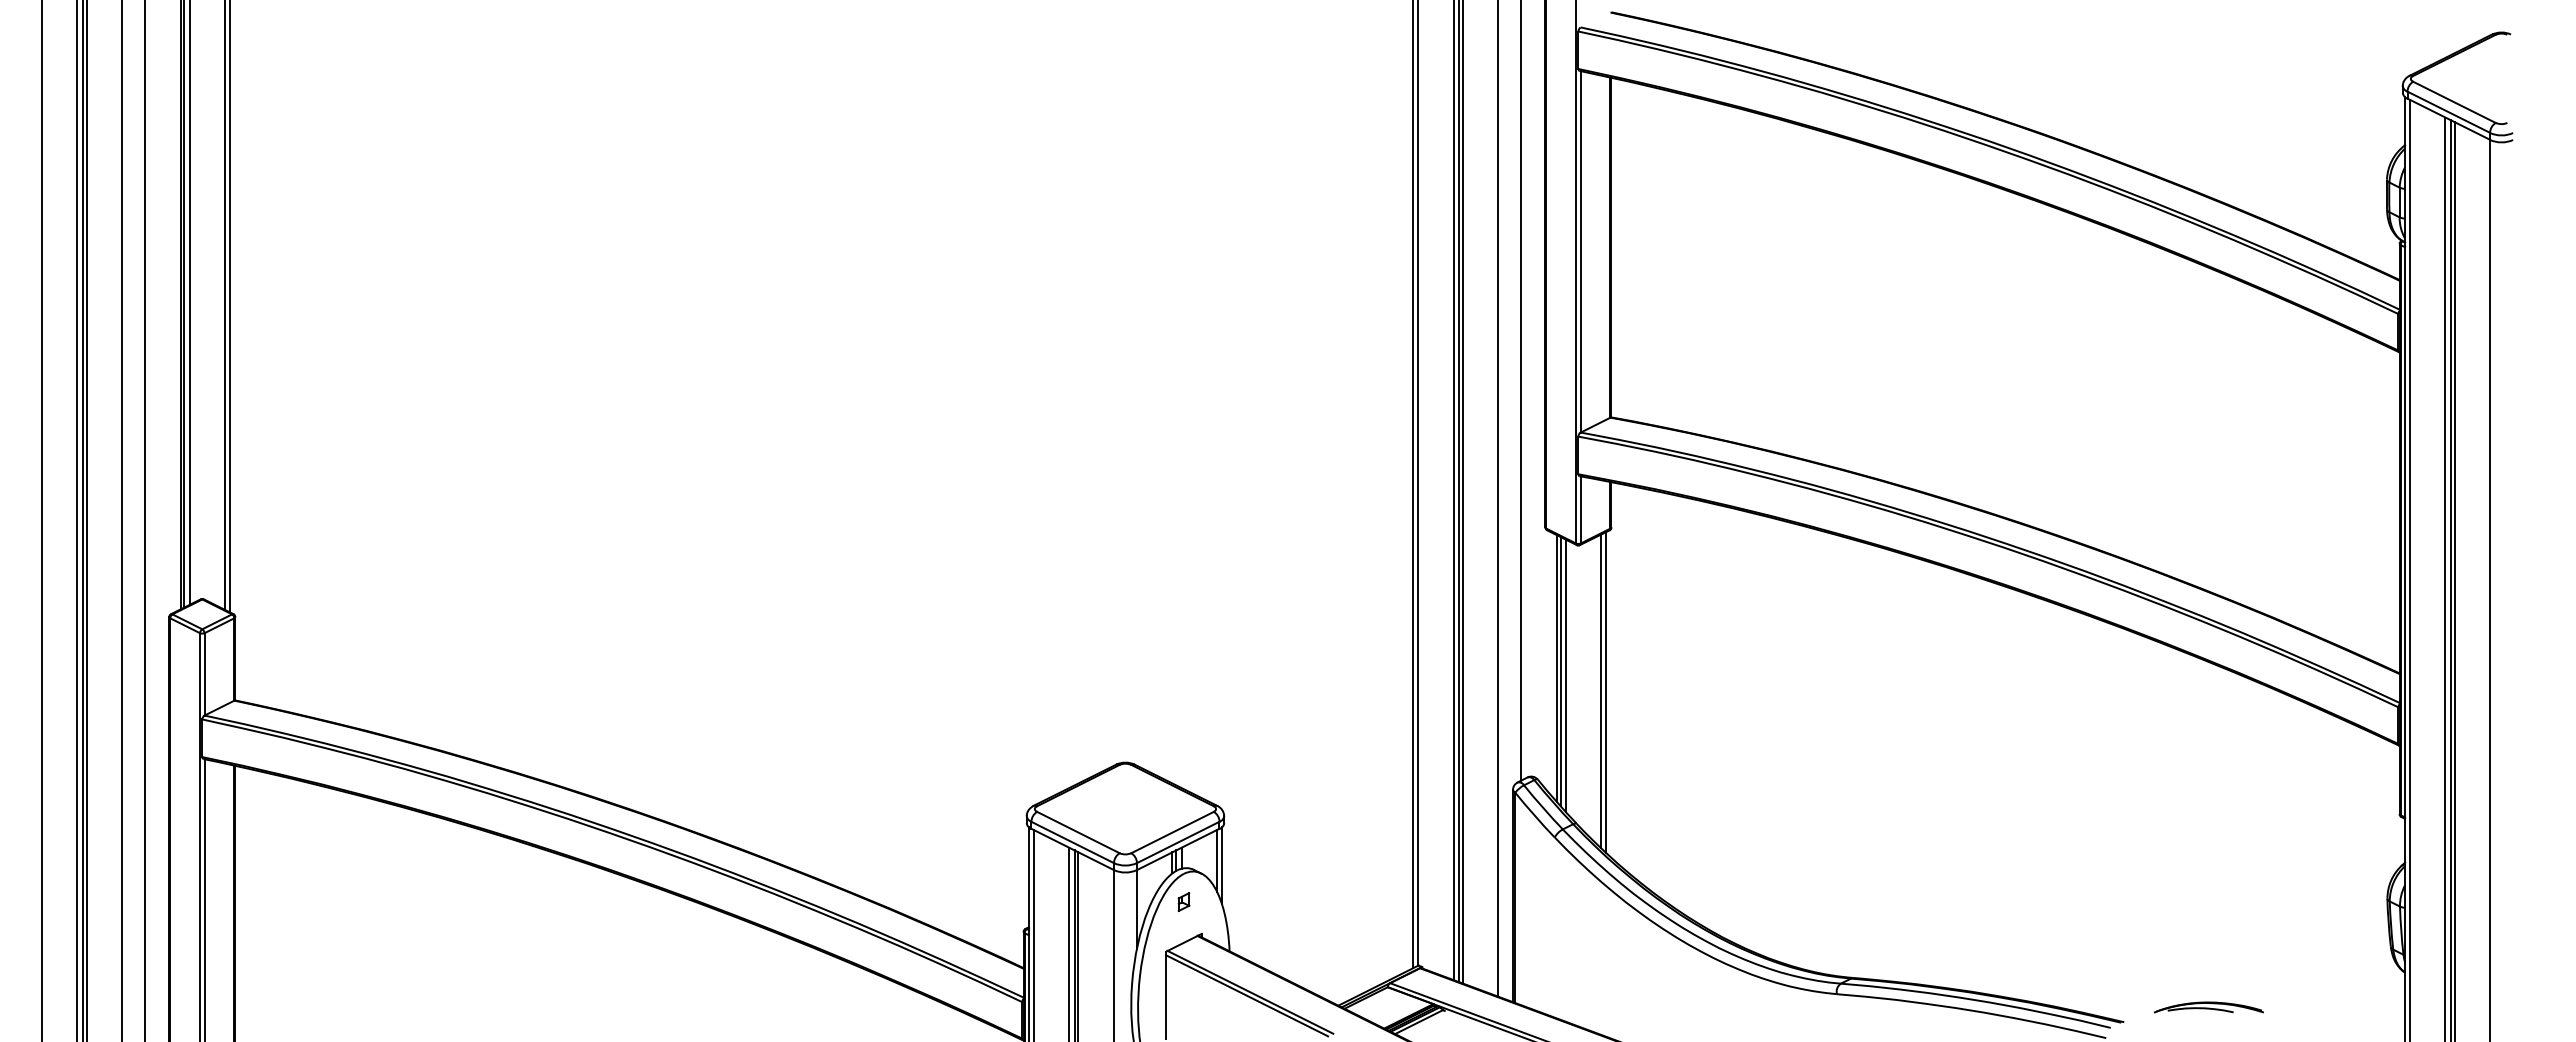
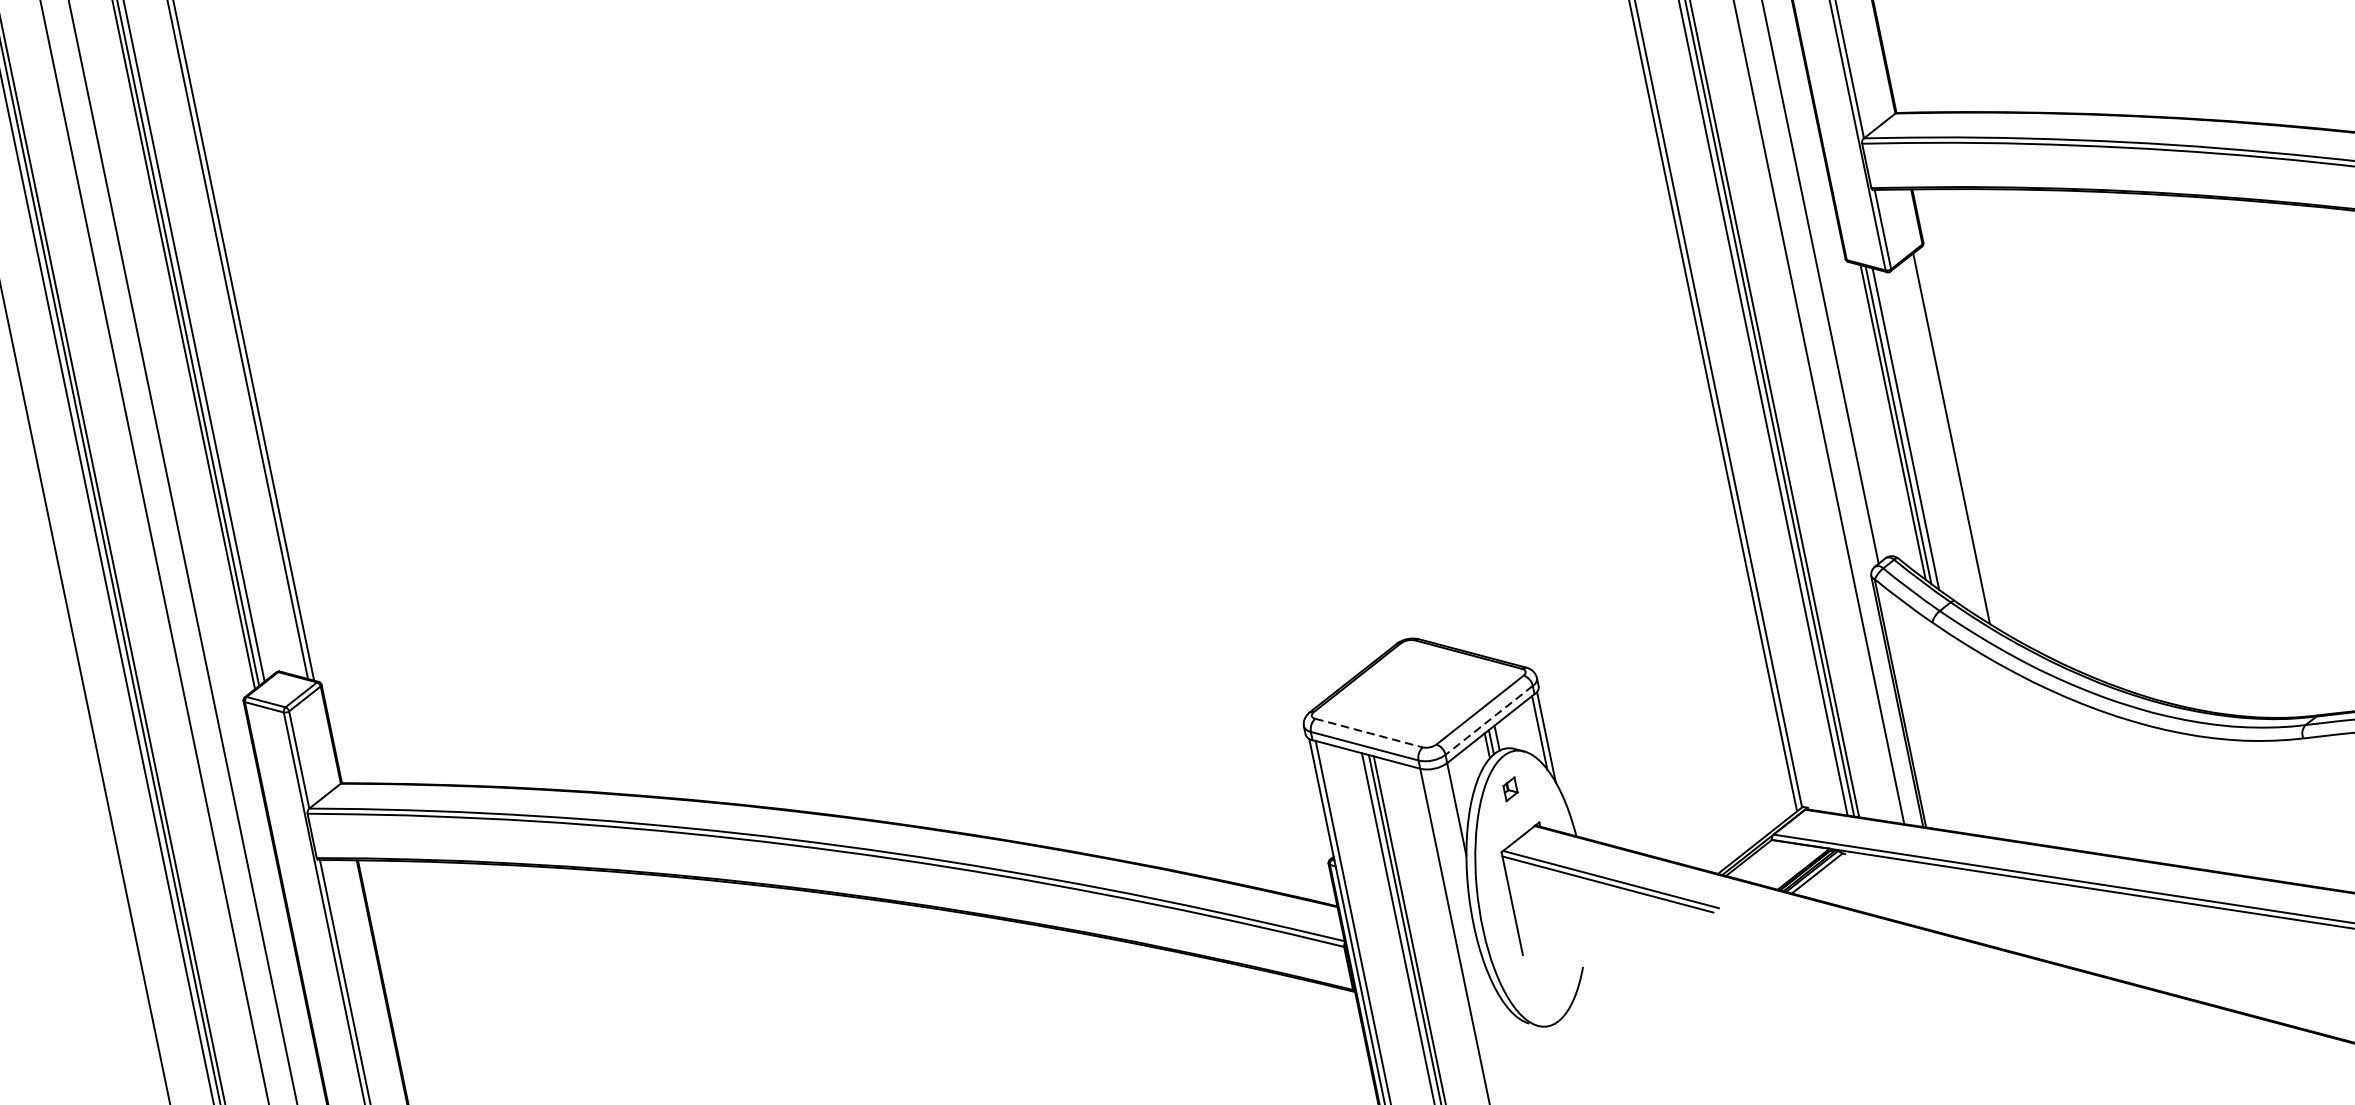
line: (1606, 692) -> (1957, 438), removed
line: (1078, 832) -> (1369, 733), solid -> dashed
line: (1177, 842) -> (1488, 720), solid -> dashed

